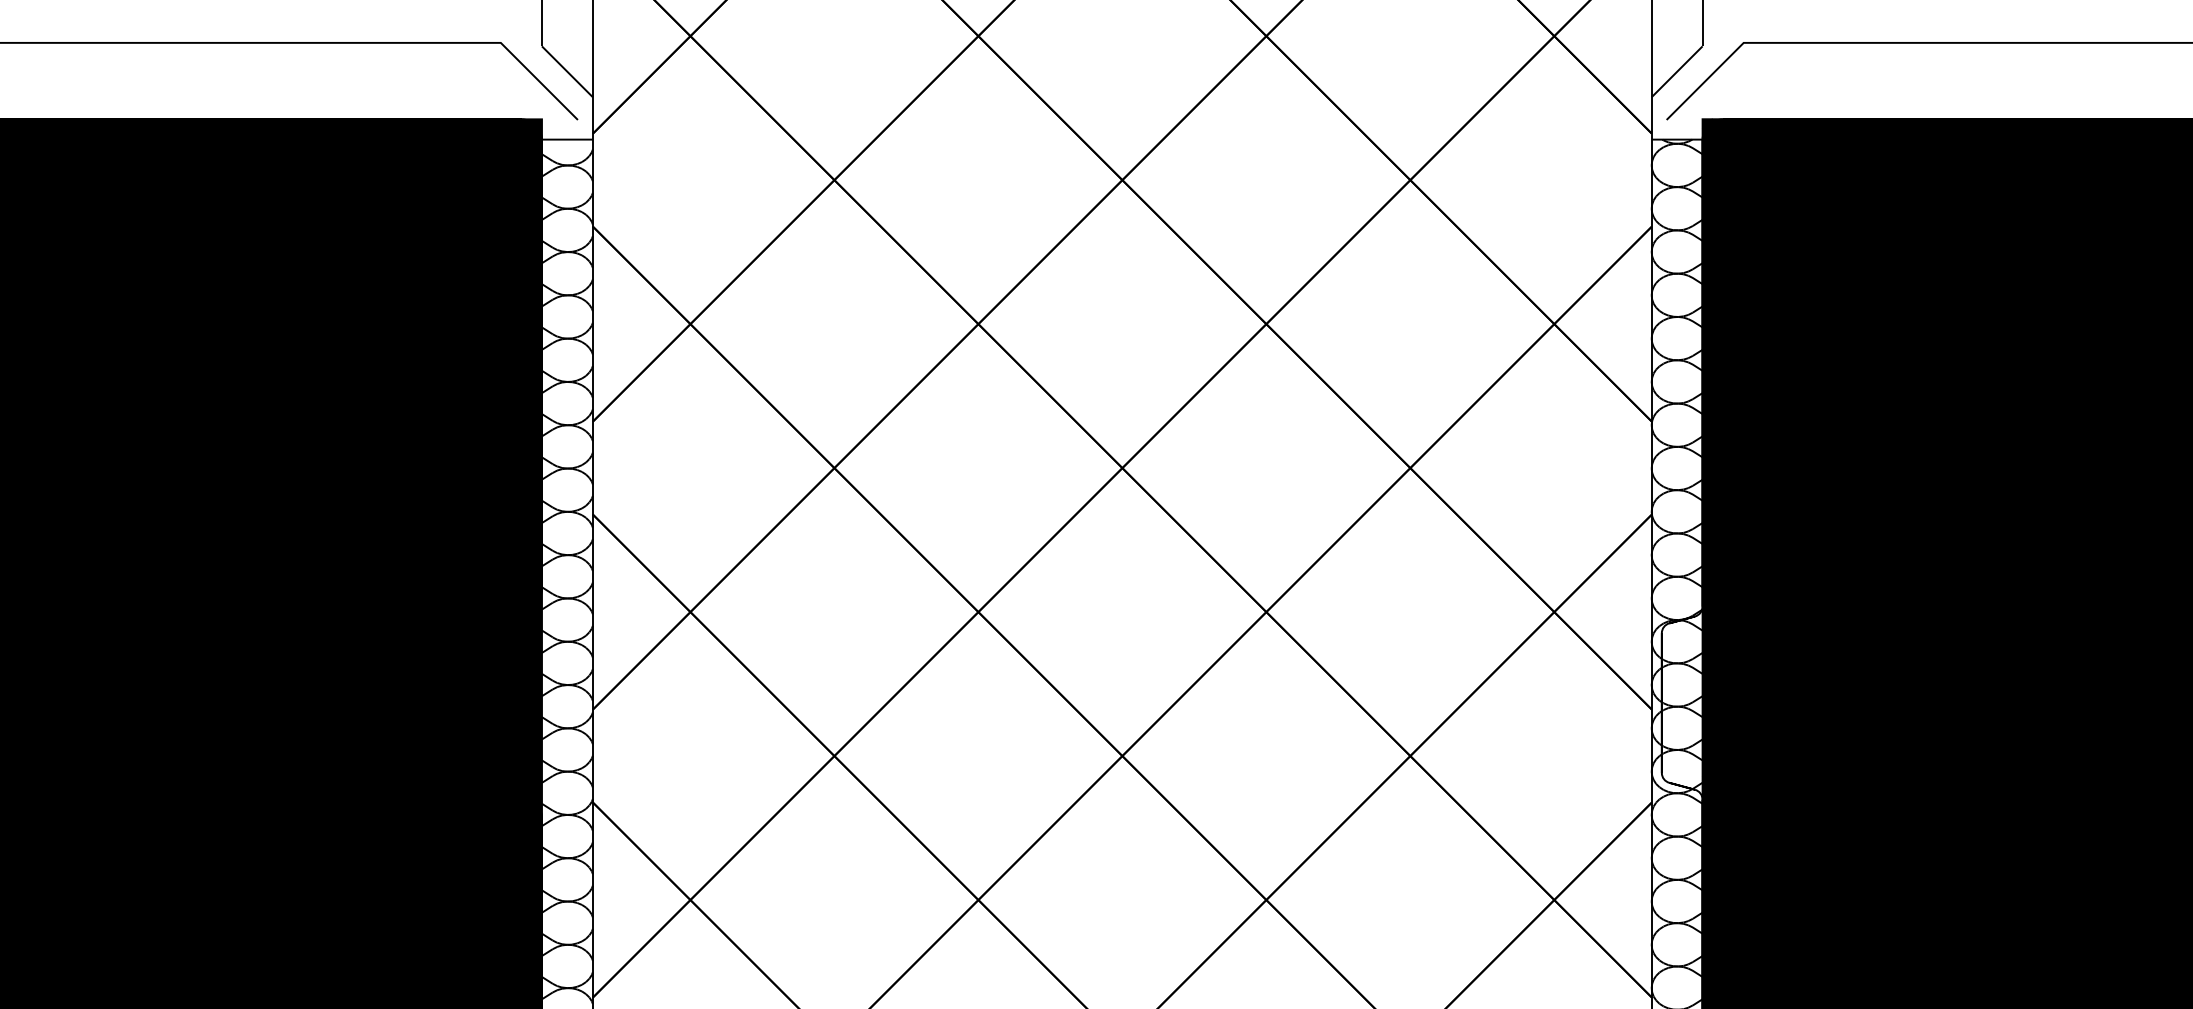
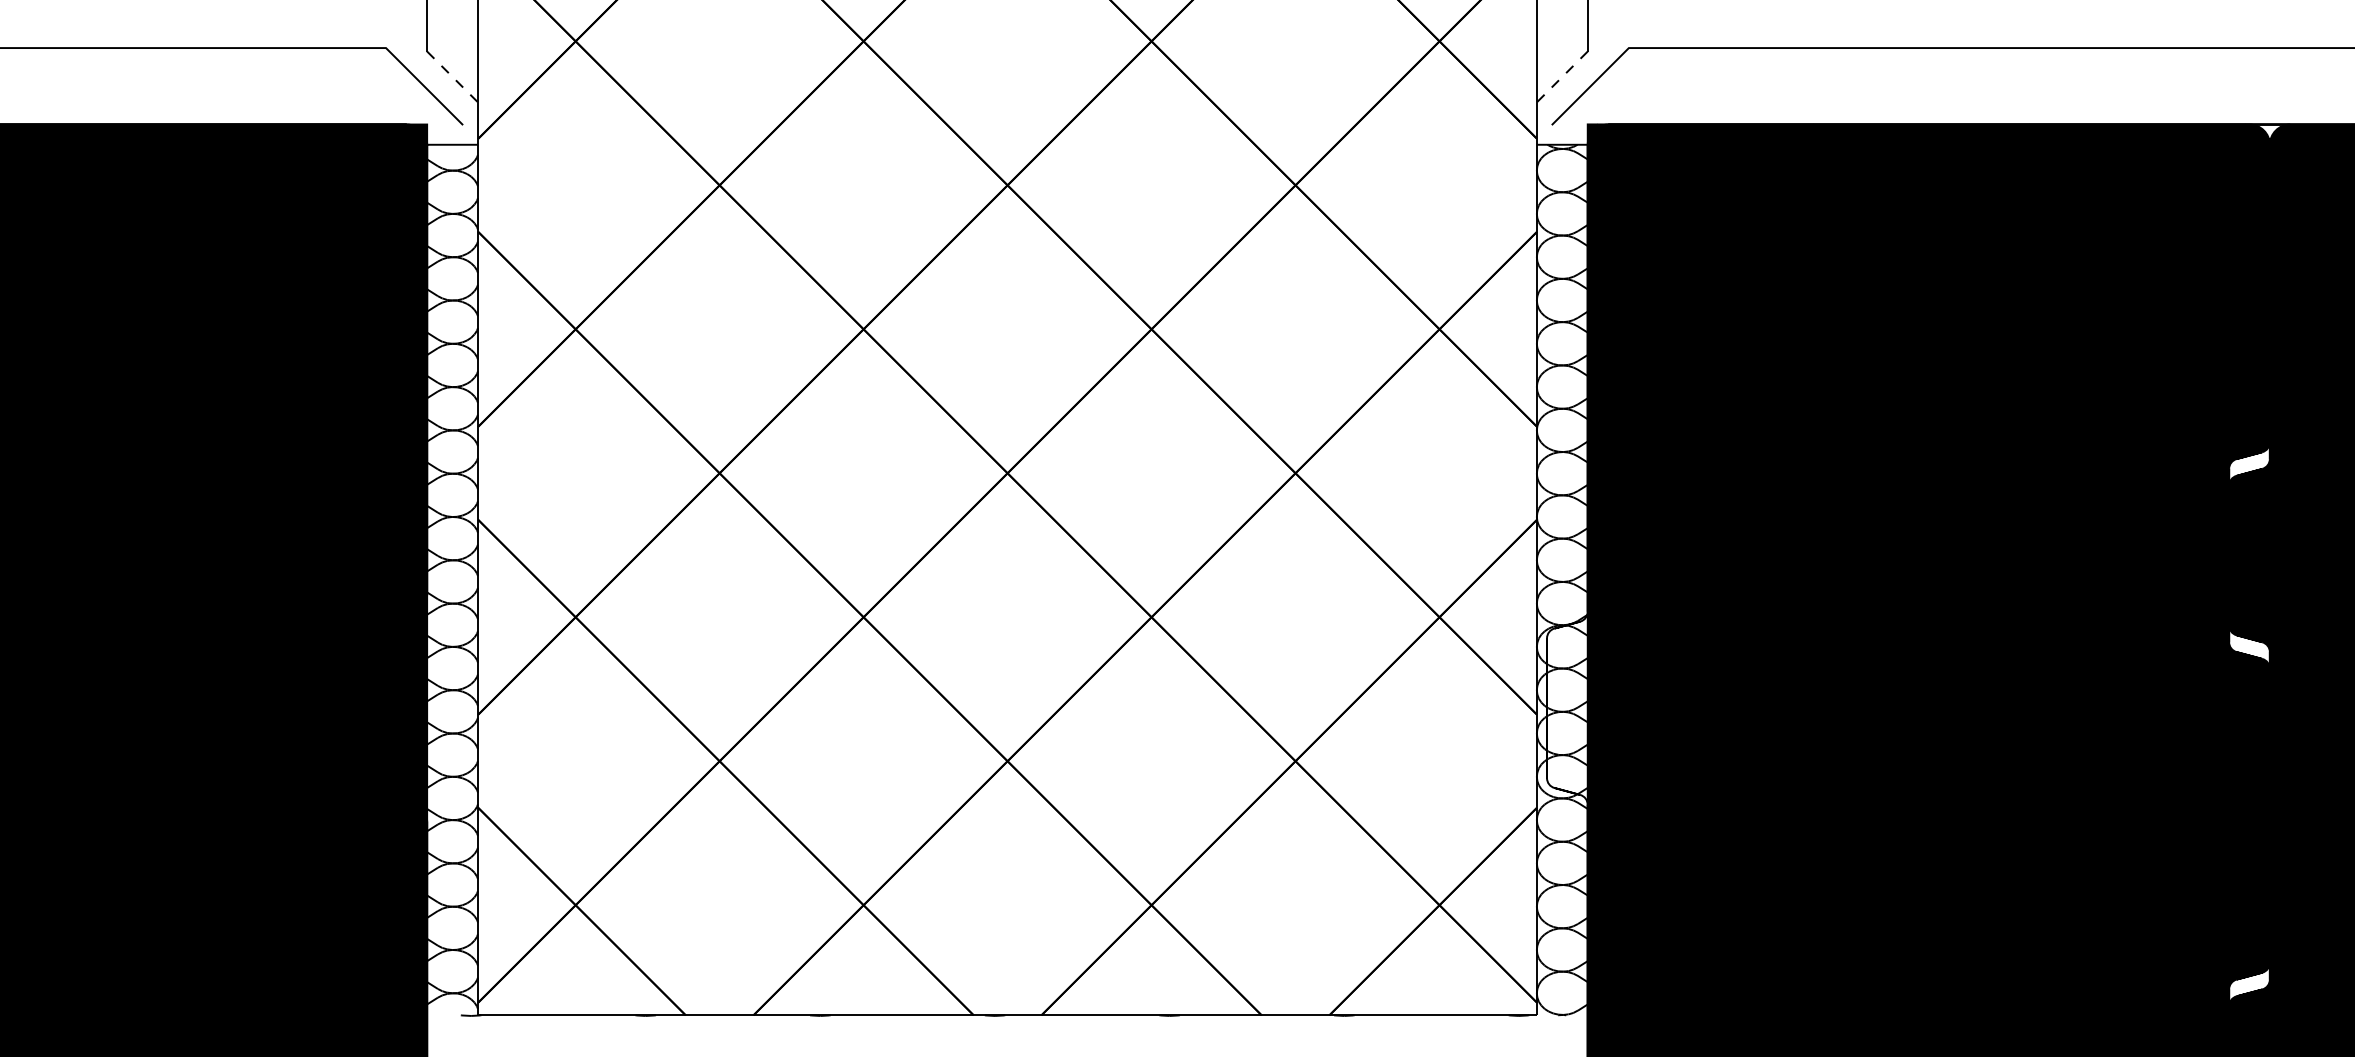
line: (567, 71) -> (452, 76), solid -> dashed
line: (1677, 71) -> (1562, 76), solid -> dashed

